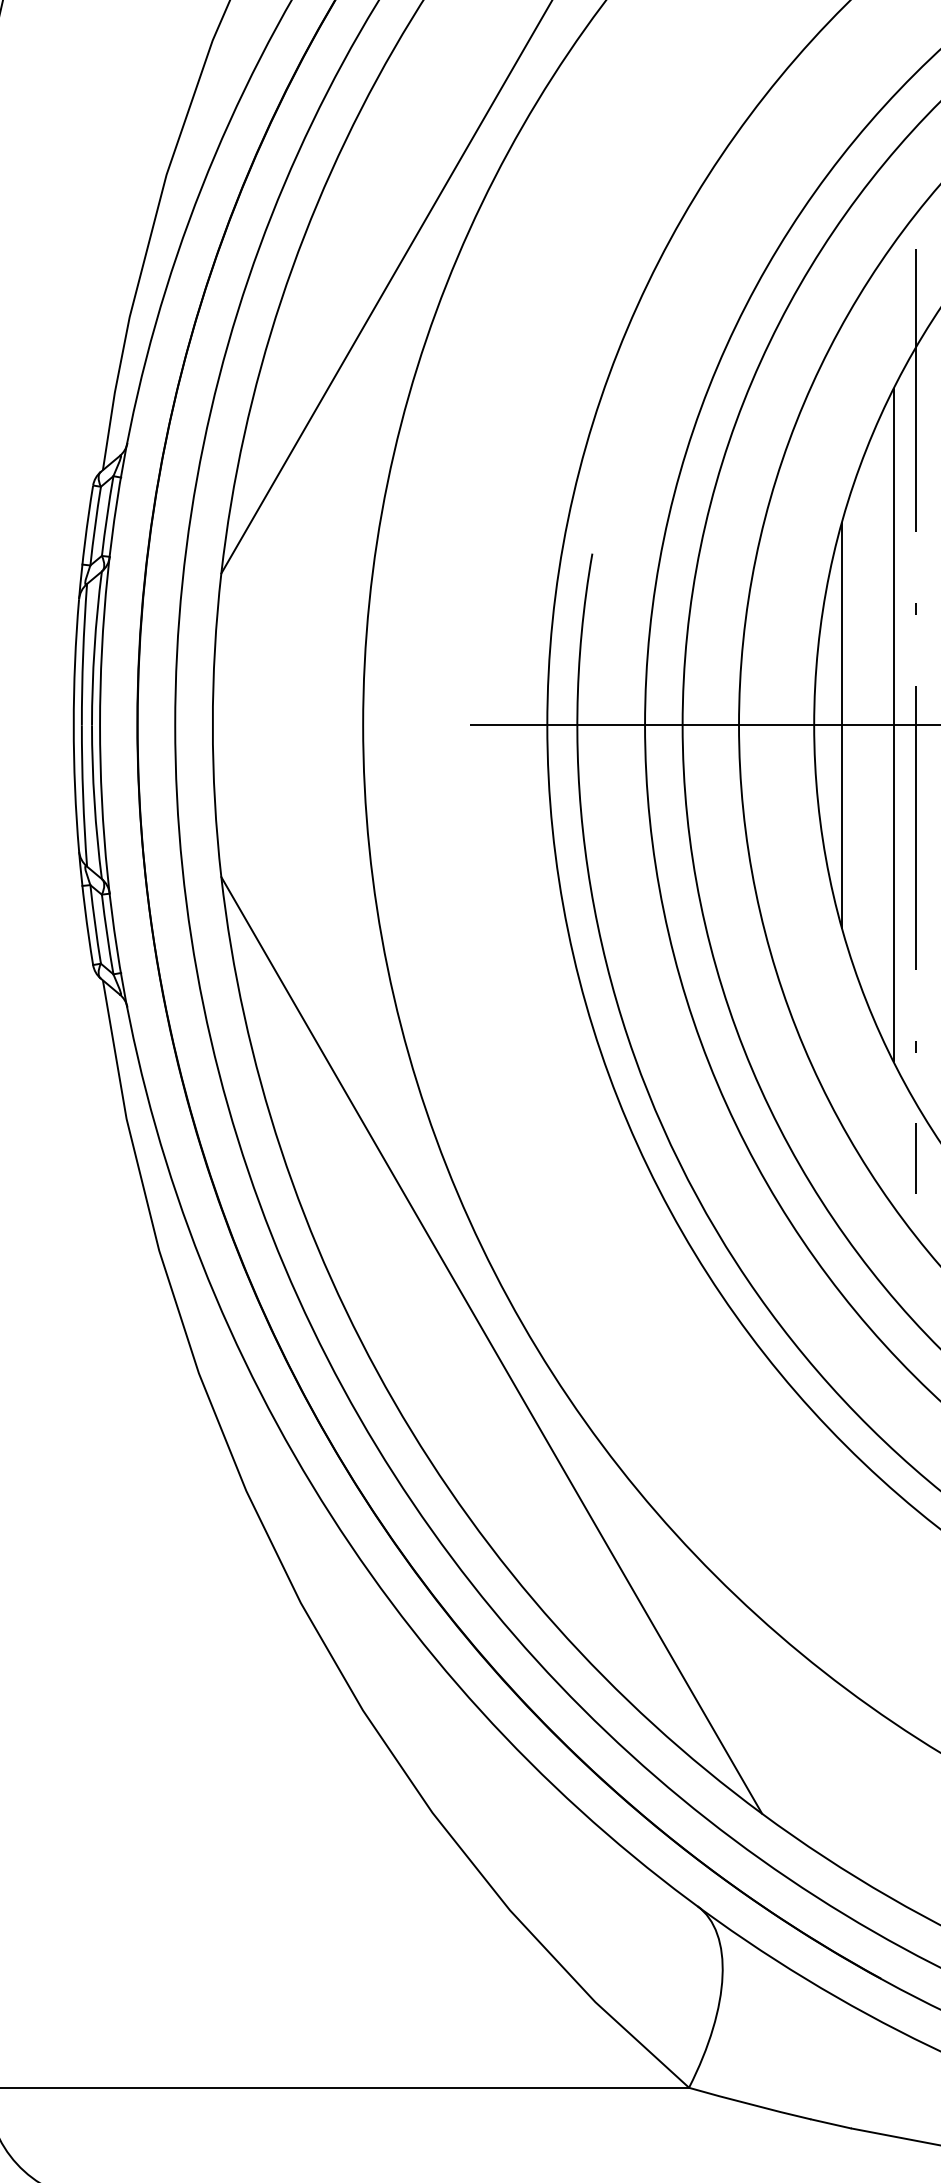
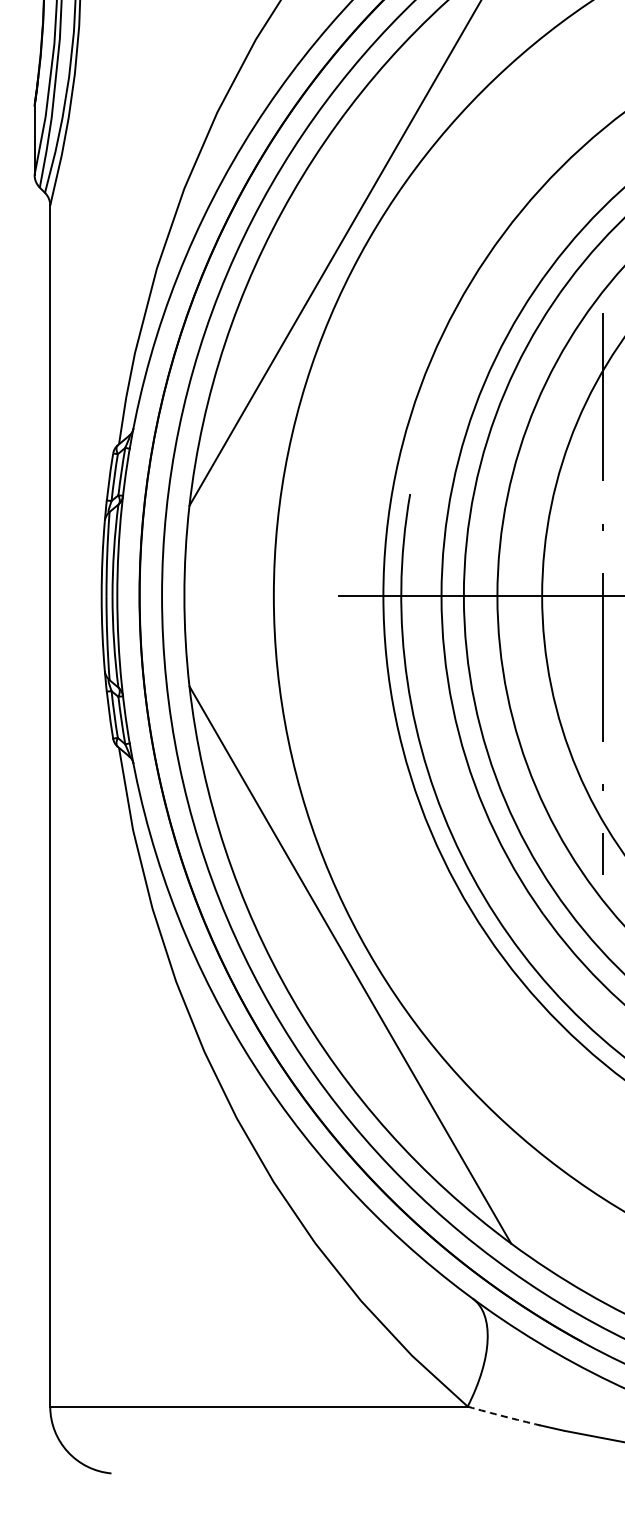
line: (841, 724) -> (558, 595), removed
line: (893, 725) -> (589, 596), removed
arc: (749, 2104) -> (503, 1416), solid -> dashed

